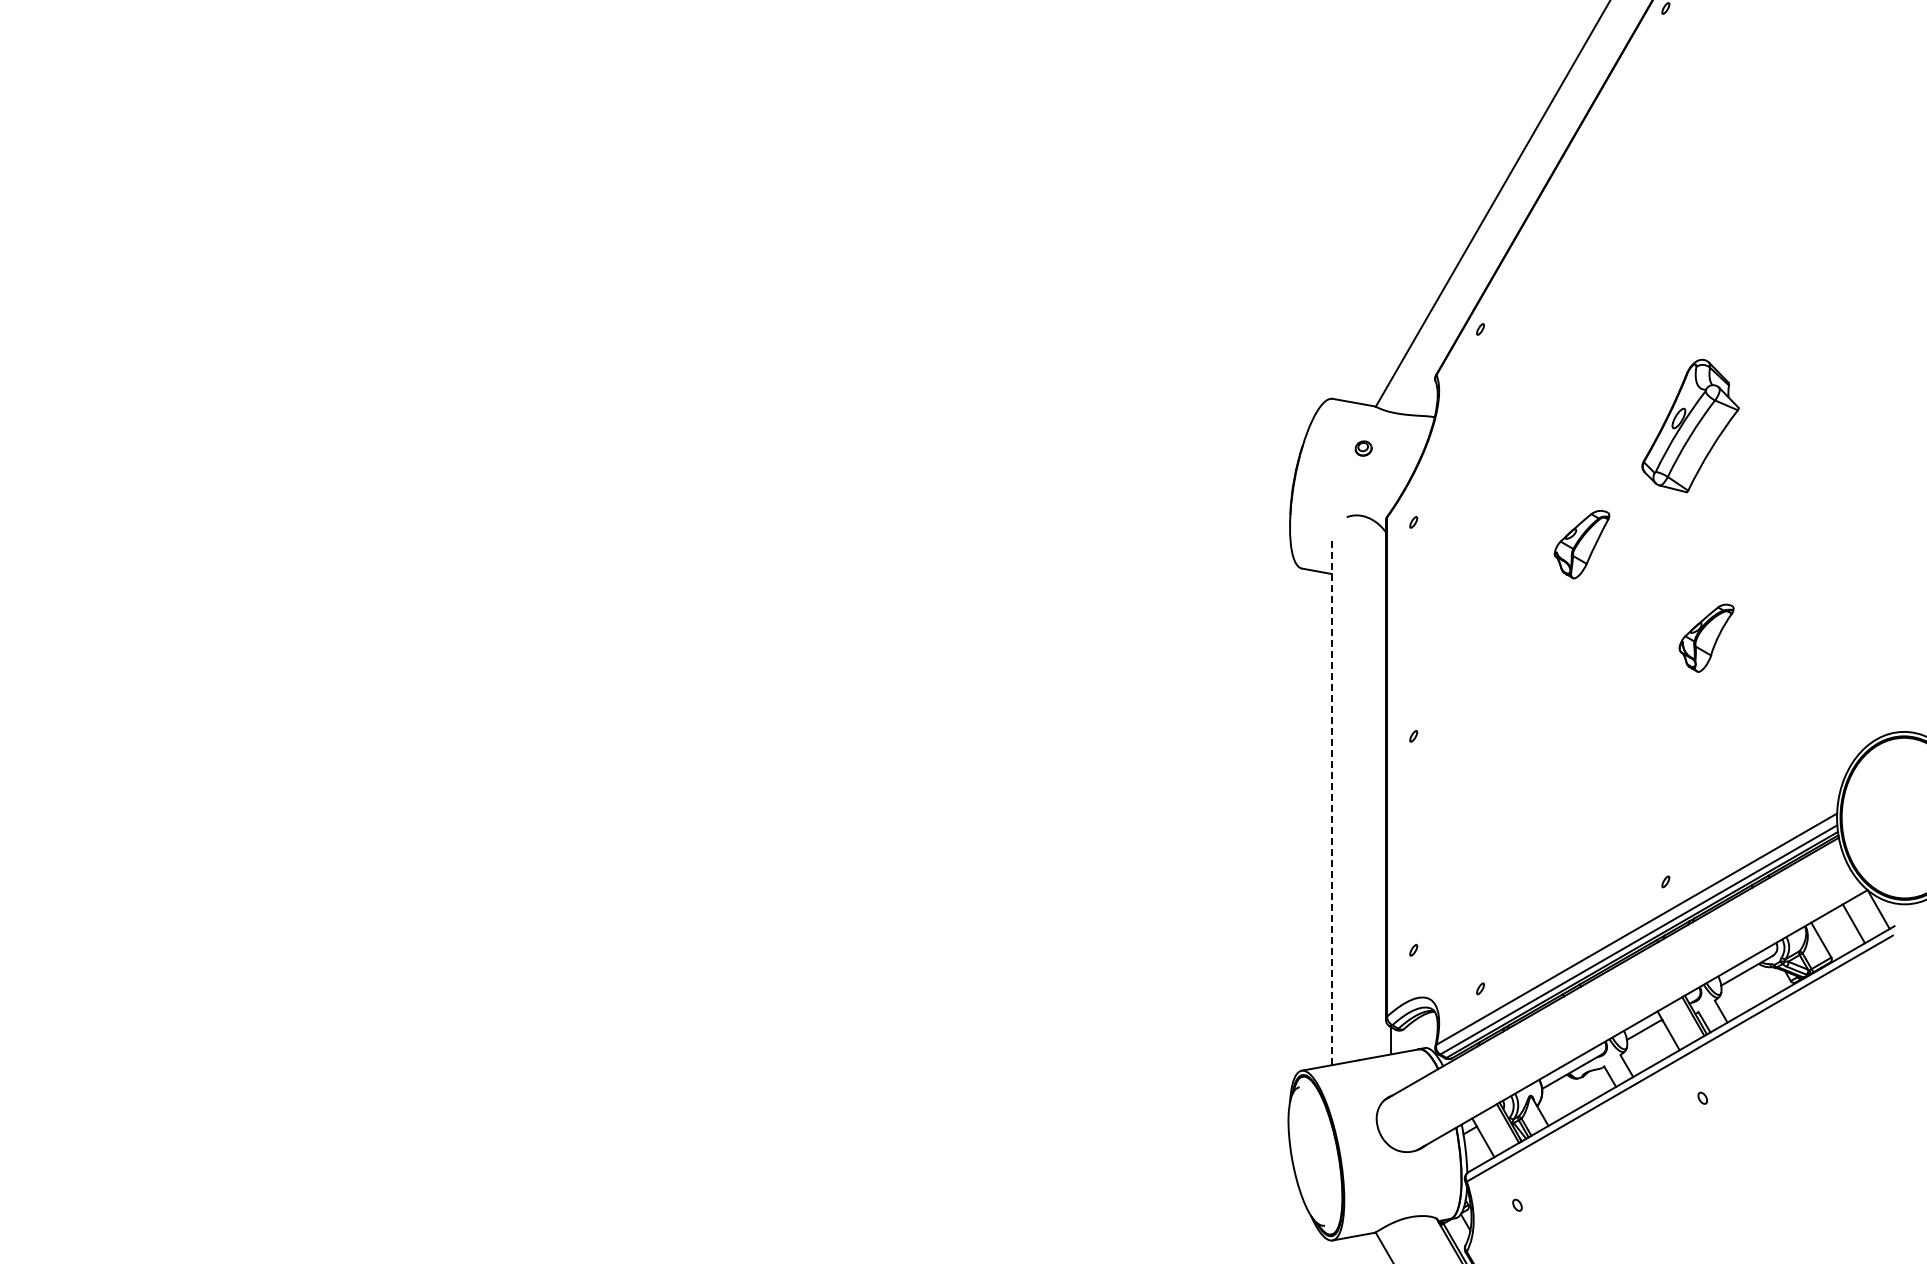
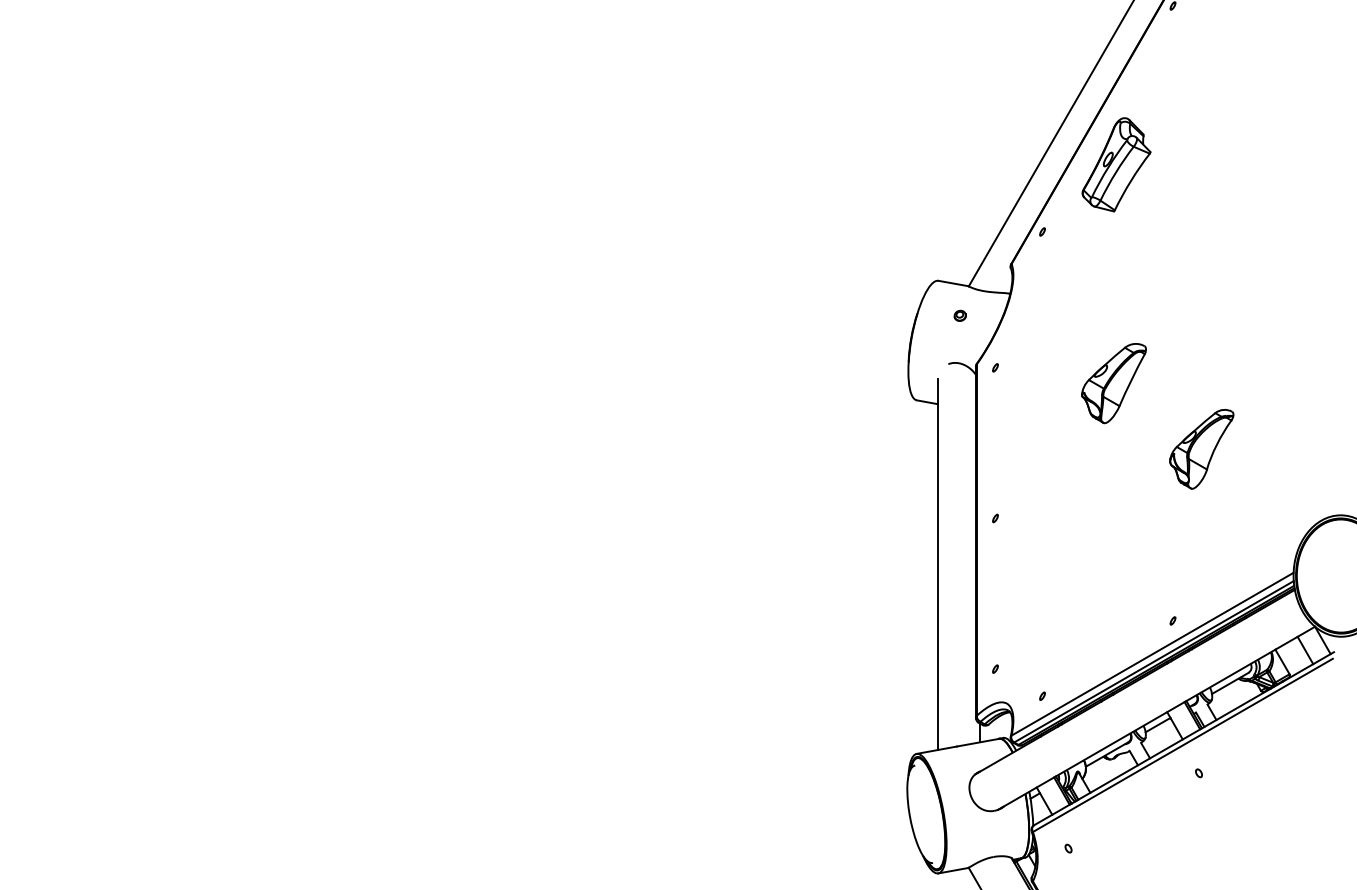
part: (1690, 425) -> (1116, 164), moved
part: (1581, 544) -> (1113, 383), size x1.67
part: (1706, 638) -> (1201, 449), size x1.67
line: (1331, 801) -> (937, 564), dashed -> solid

